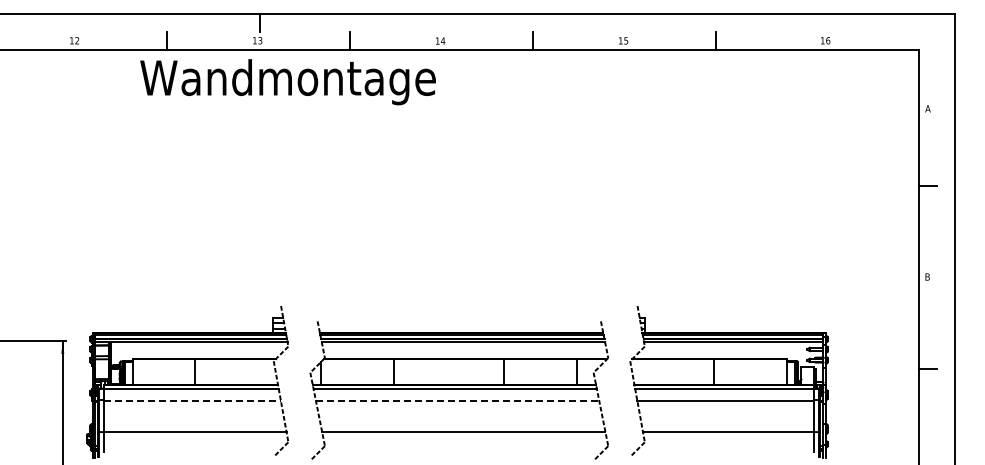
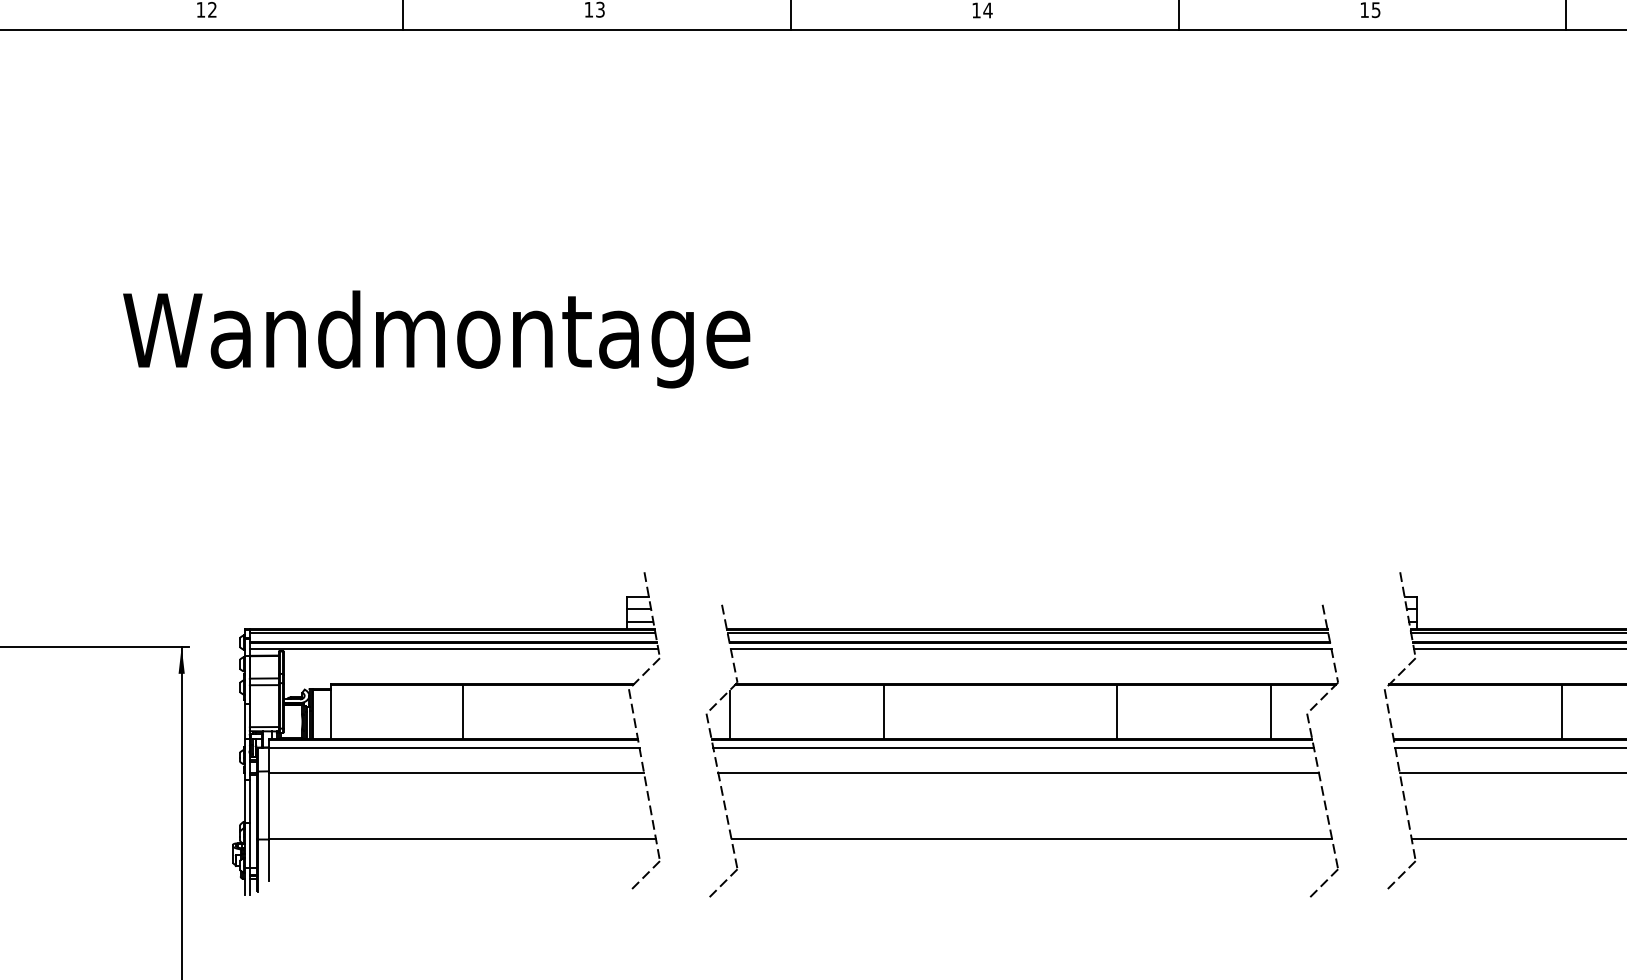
text: (287, 82) -> (435, 340), moved
line: (192, 400) -> (456, 772), dashed -> solid
line: (457, 400) -> (1018, 772), dashed -> solid

